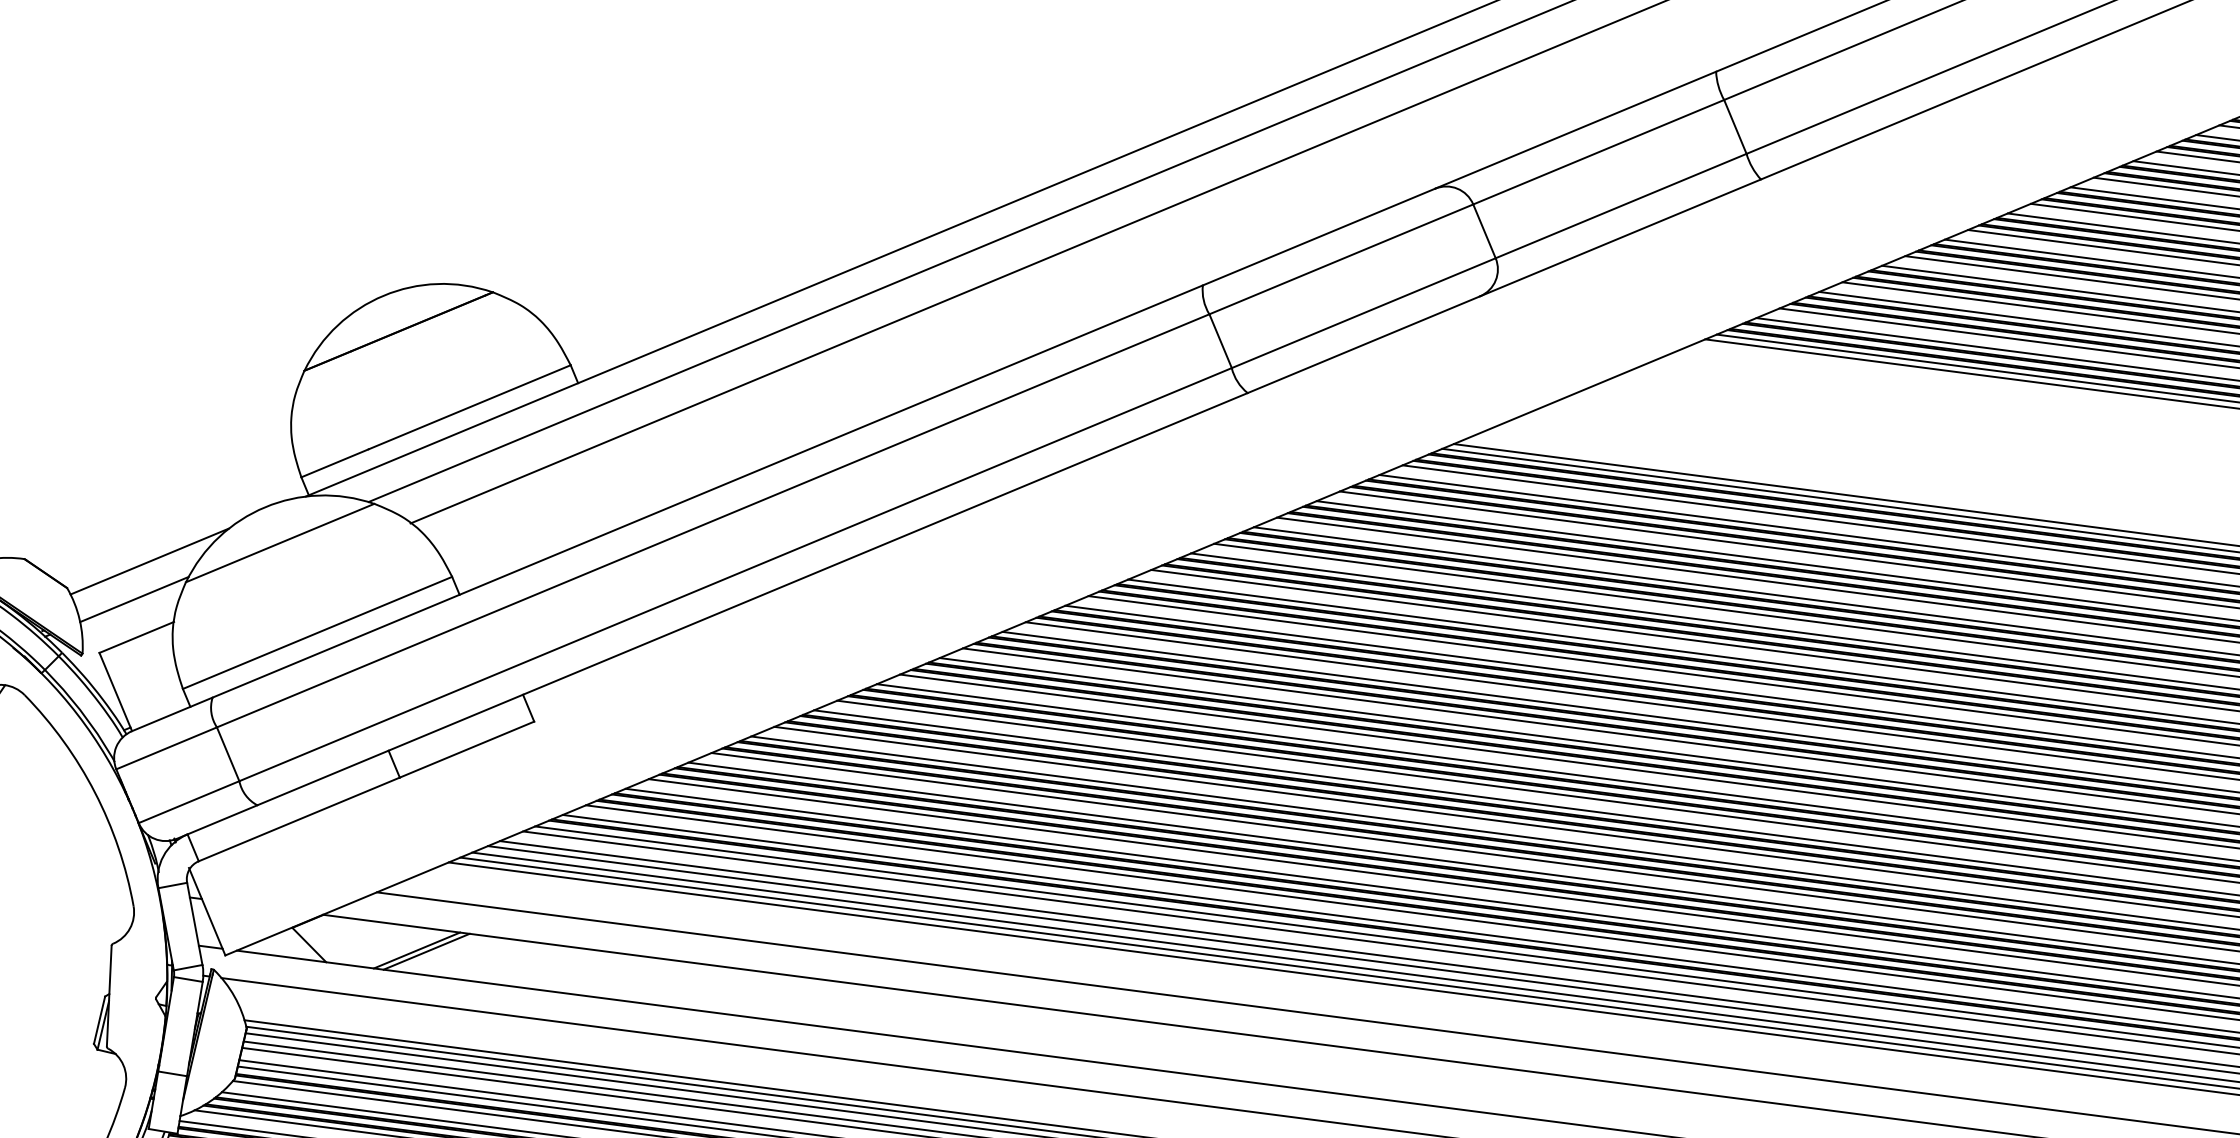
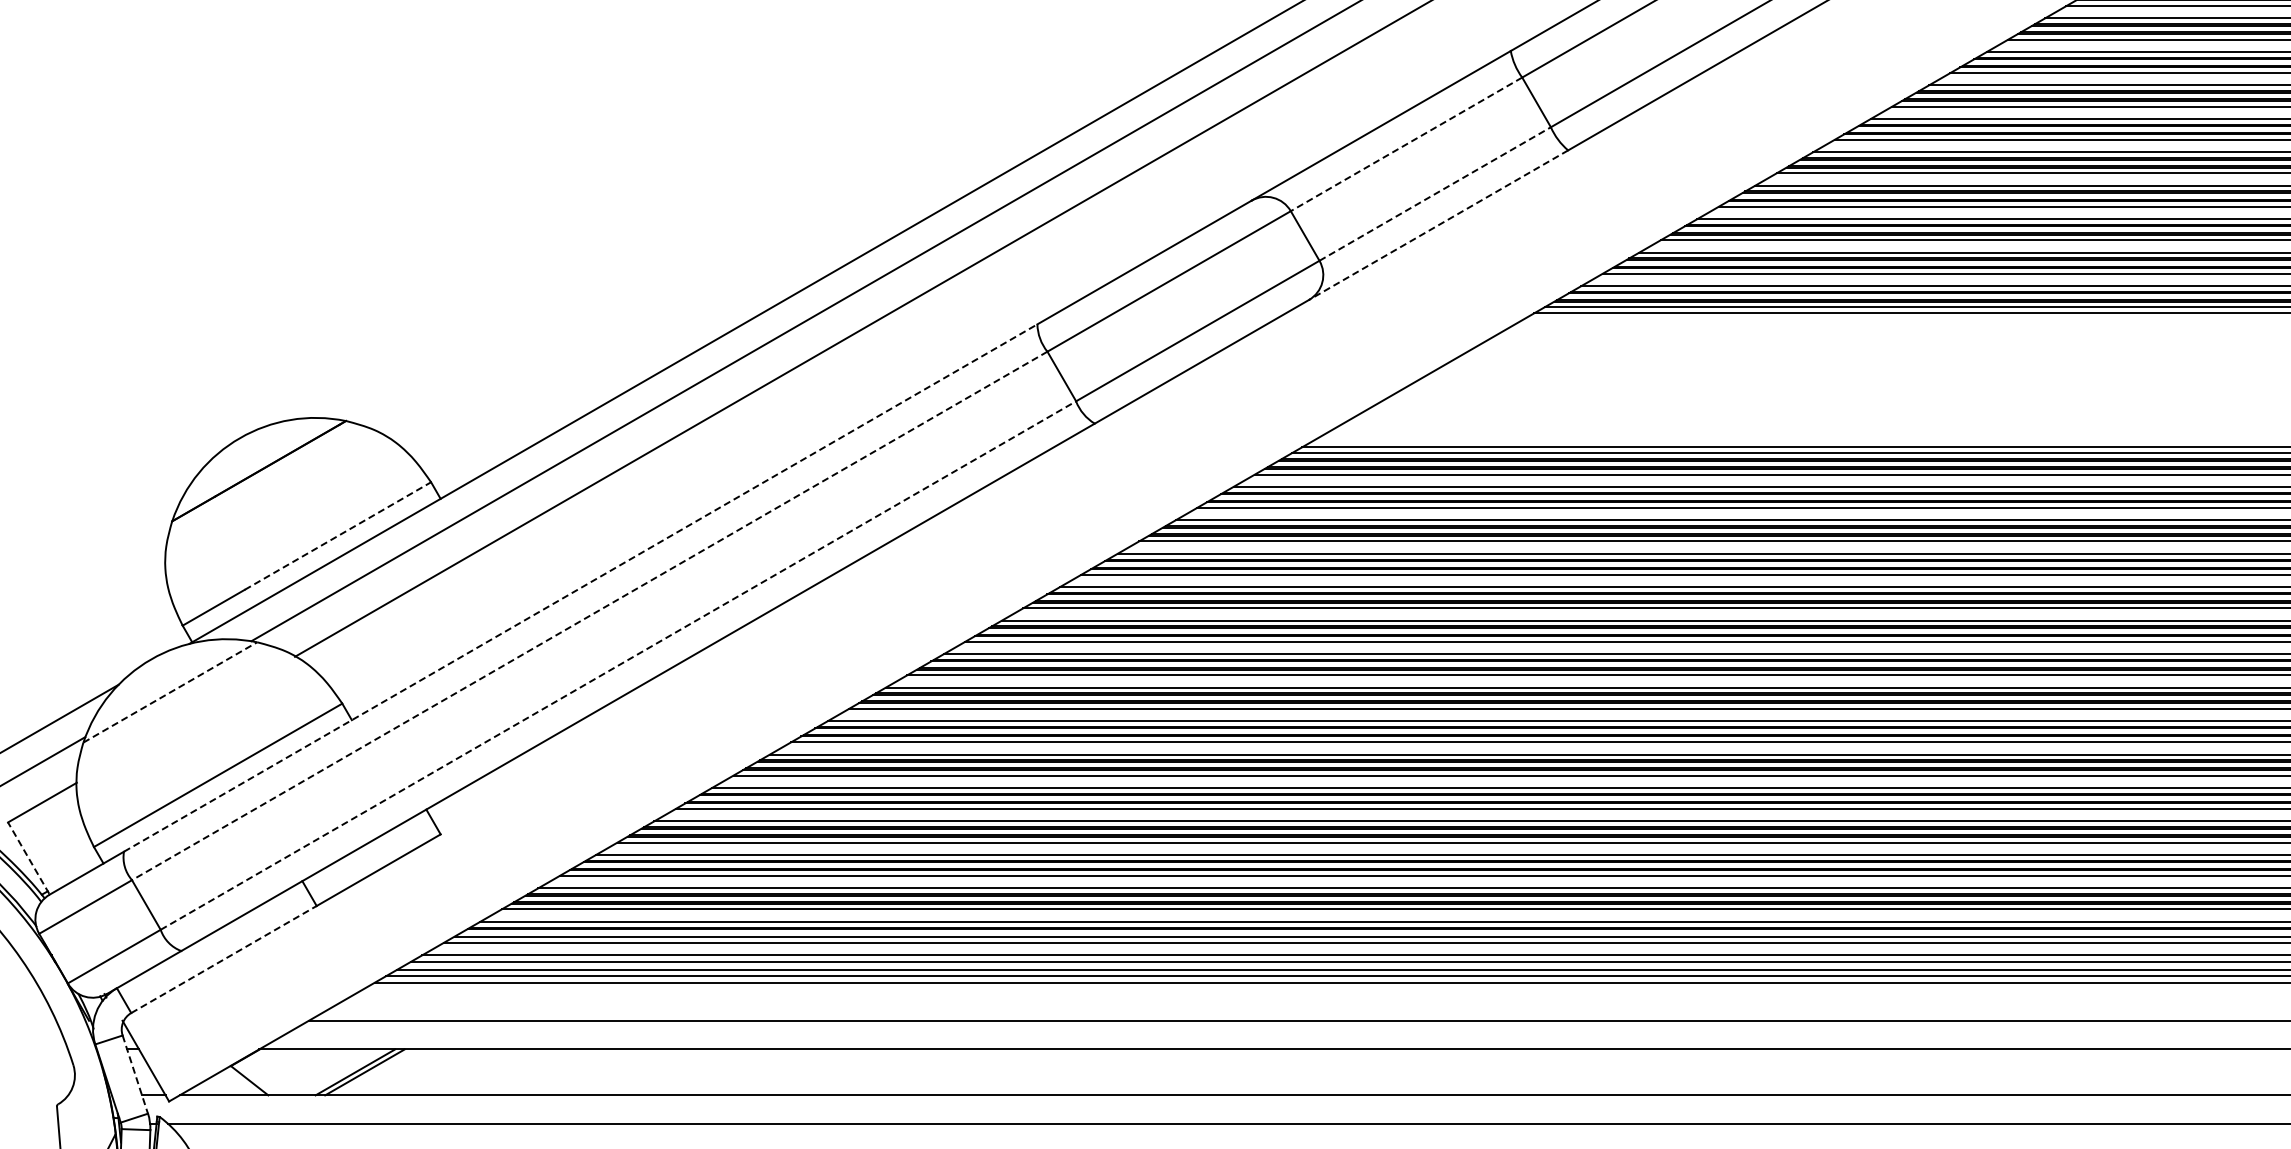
line: (1598, 152) -> (1406, 144), solid -> dashed
line: (1621, 206) -> (1435, 194), solid -> dashed
line: (1620, 238) -> (1438, 225), solid -> dashed
line: (469, 407) -> (337, 536), solid -> dashed
line: (708, 491) -> (581, 587), solid -> dashed
line: (713, 520) -> (589, 615), solid -> dashed
line: (280, 543) -> (170, 692), solid -> dashed
line: (735, 574) -> (618, 665), solid -> dashed
line: (115, 690) -> (28, 857), solid -> dashed
line: (299, 819) -> (224, 959), solid -> dashed
line: (194, 924) -> (135, 1075), solid -> dashed

